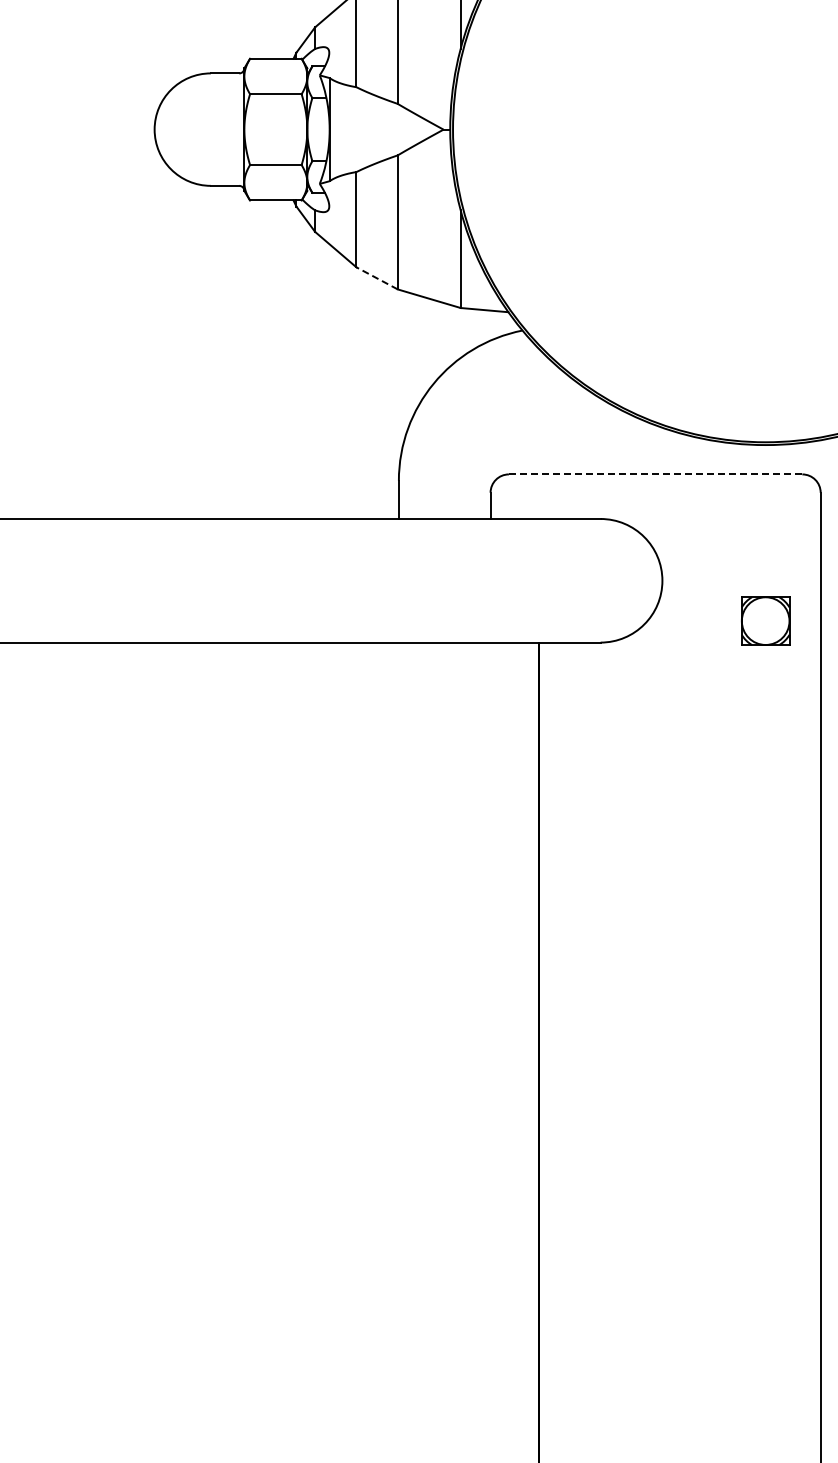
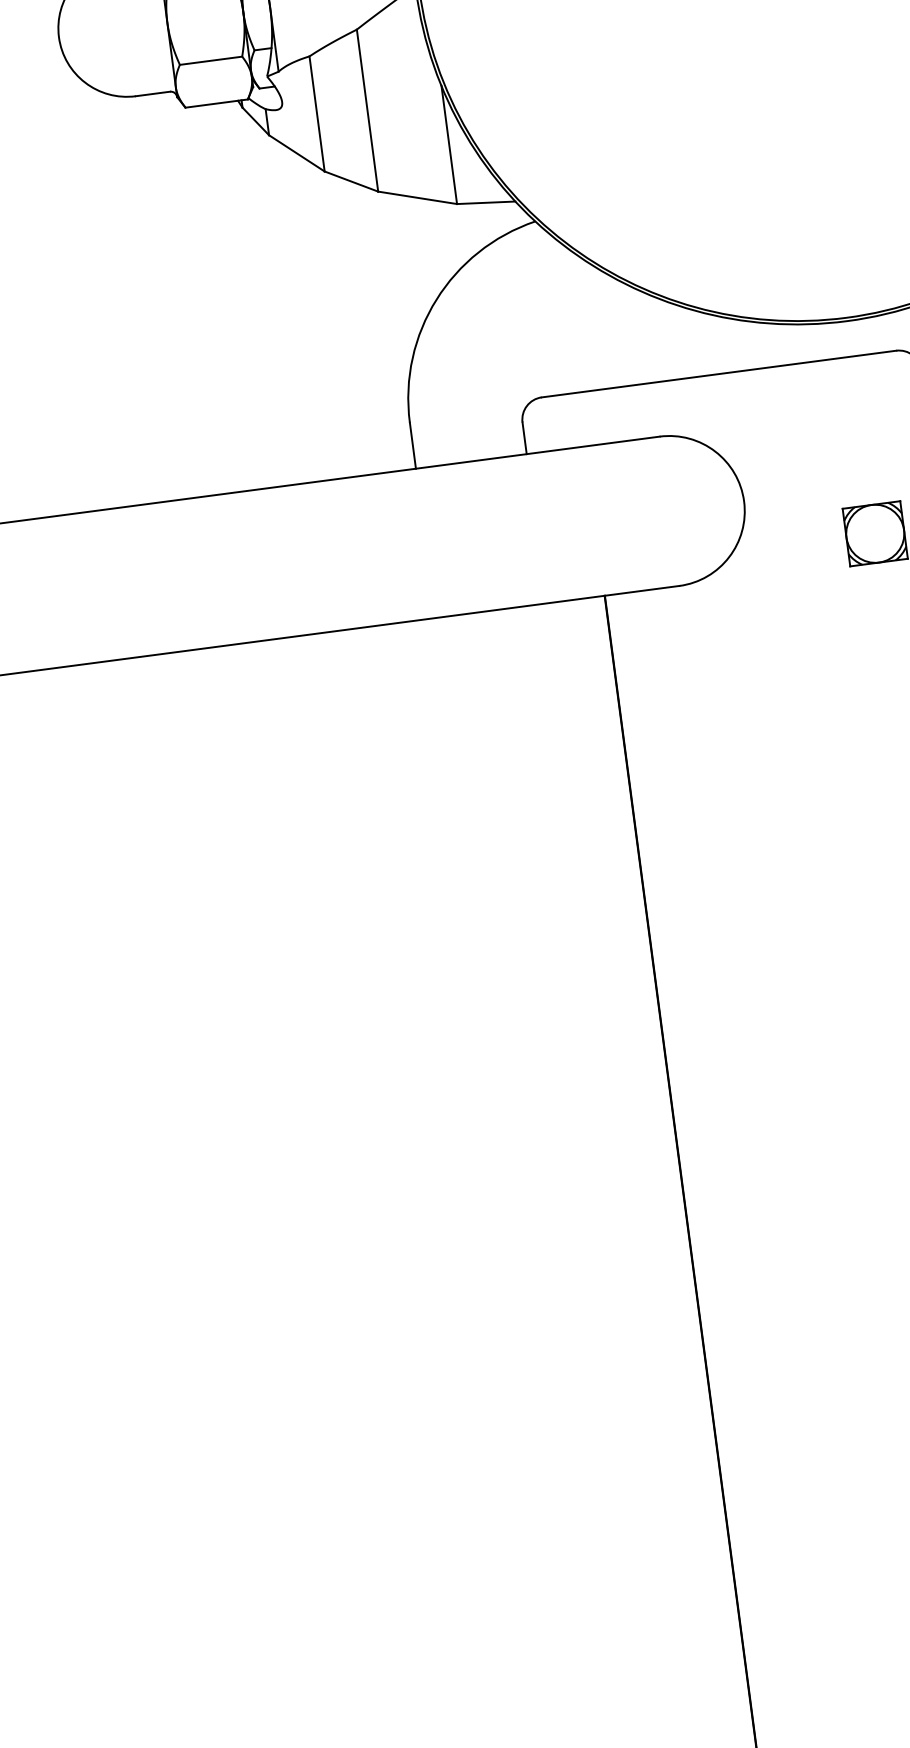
line: (376, 278) -> (350, 181), dashed -> solid
line: (655, 474) -> (718, 374), dashed -> solid

